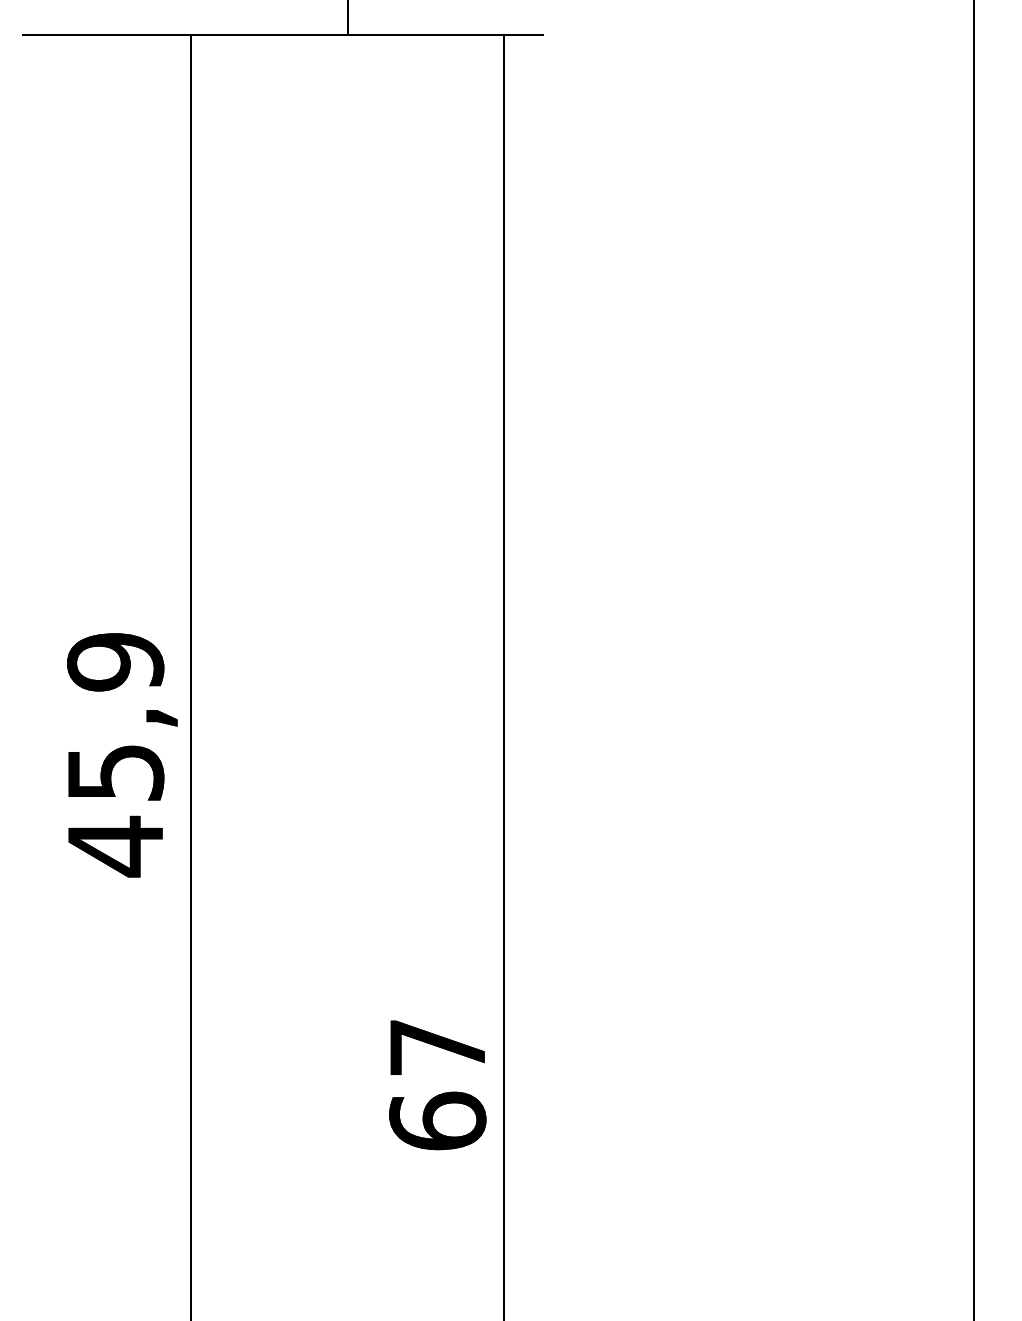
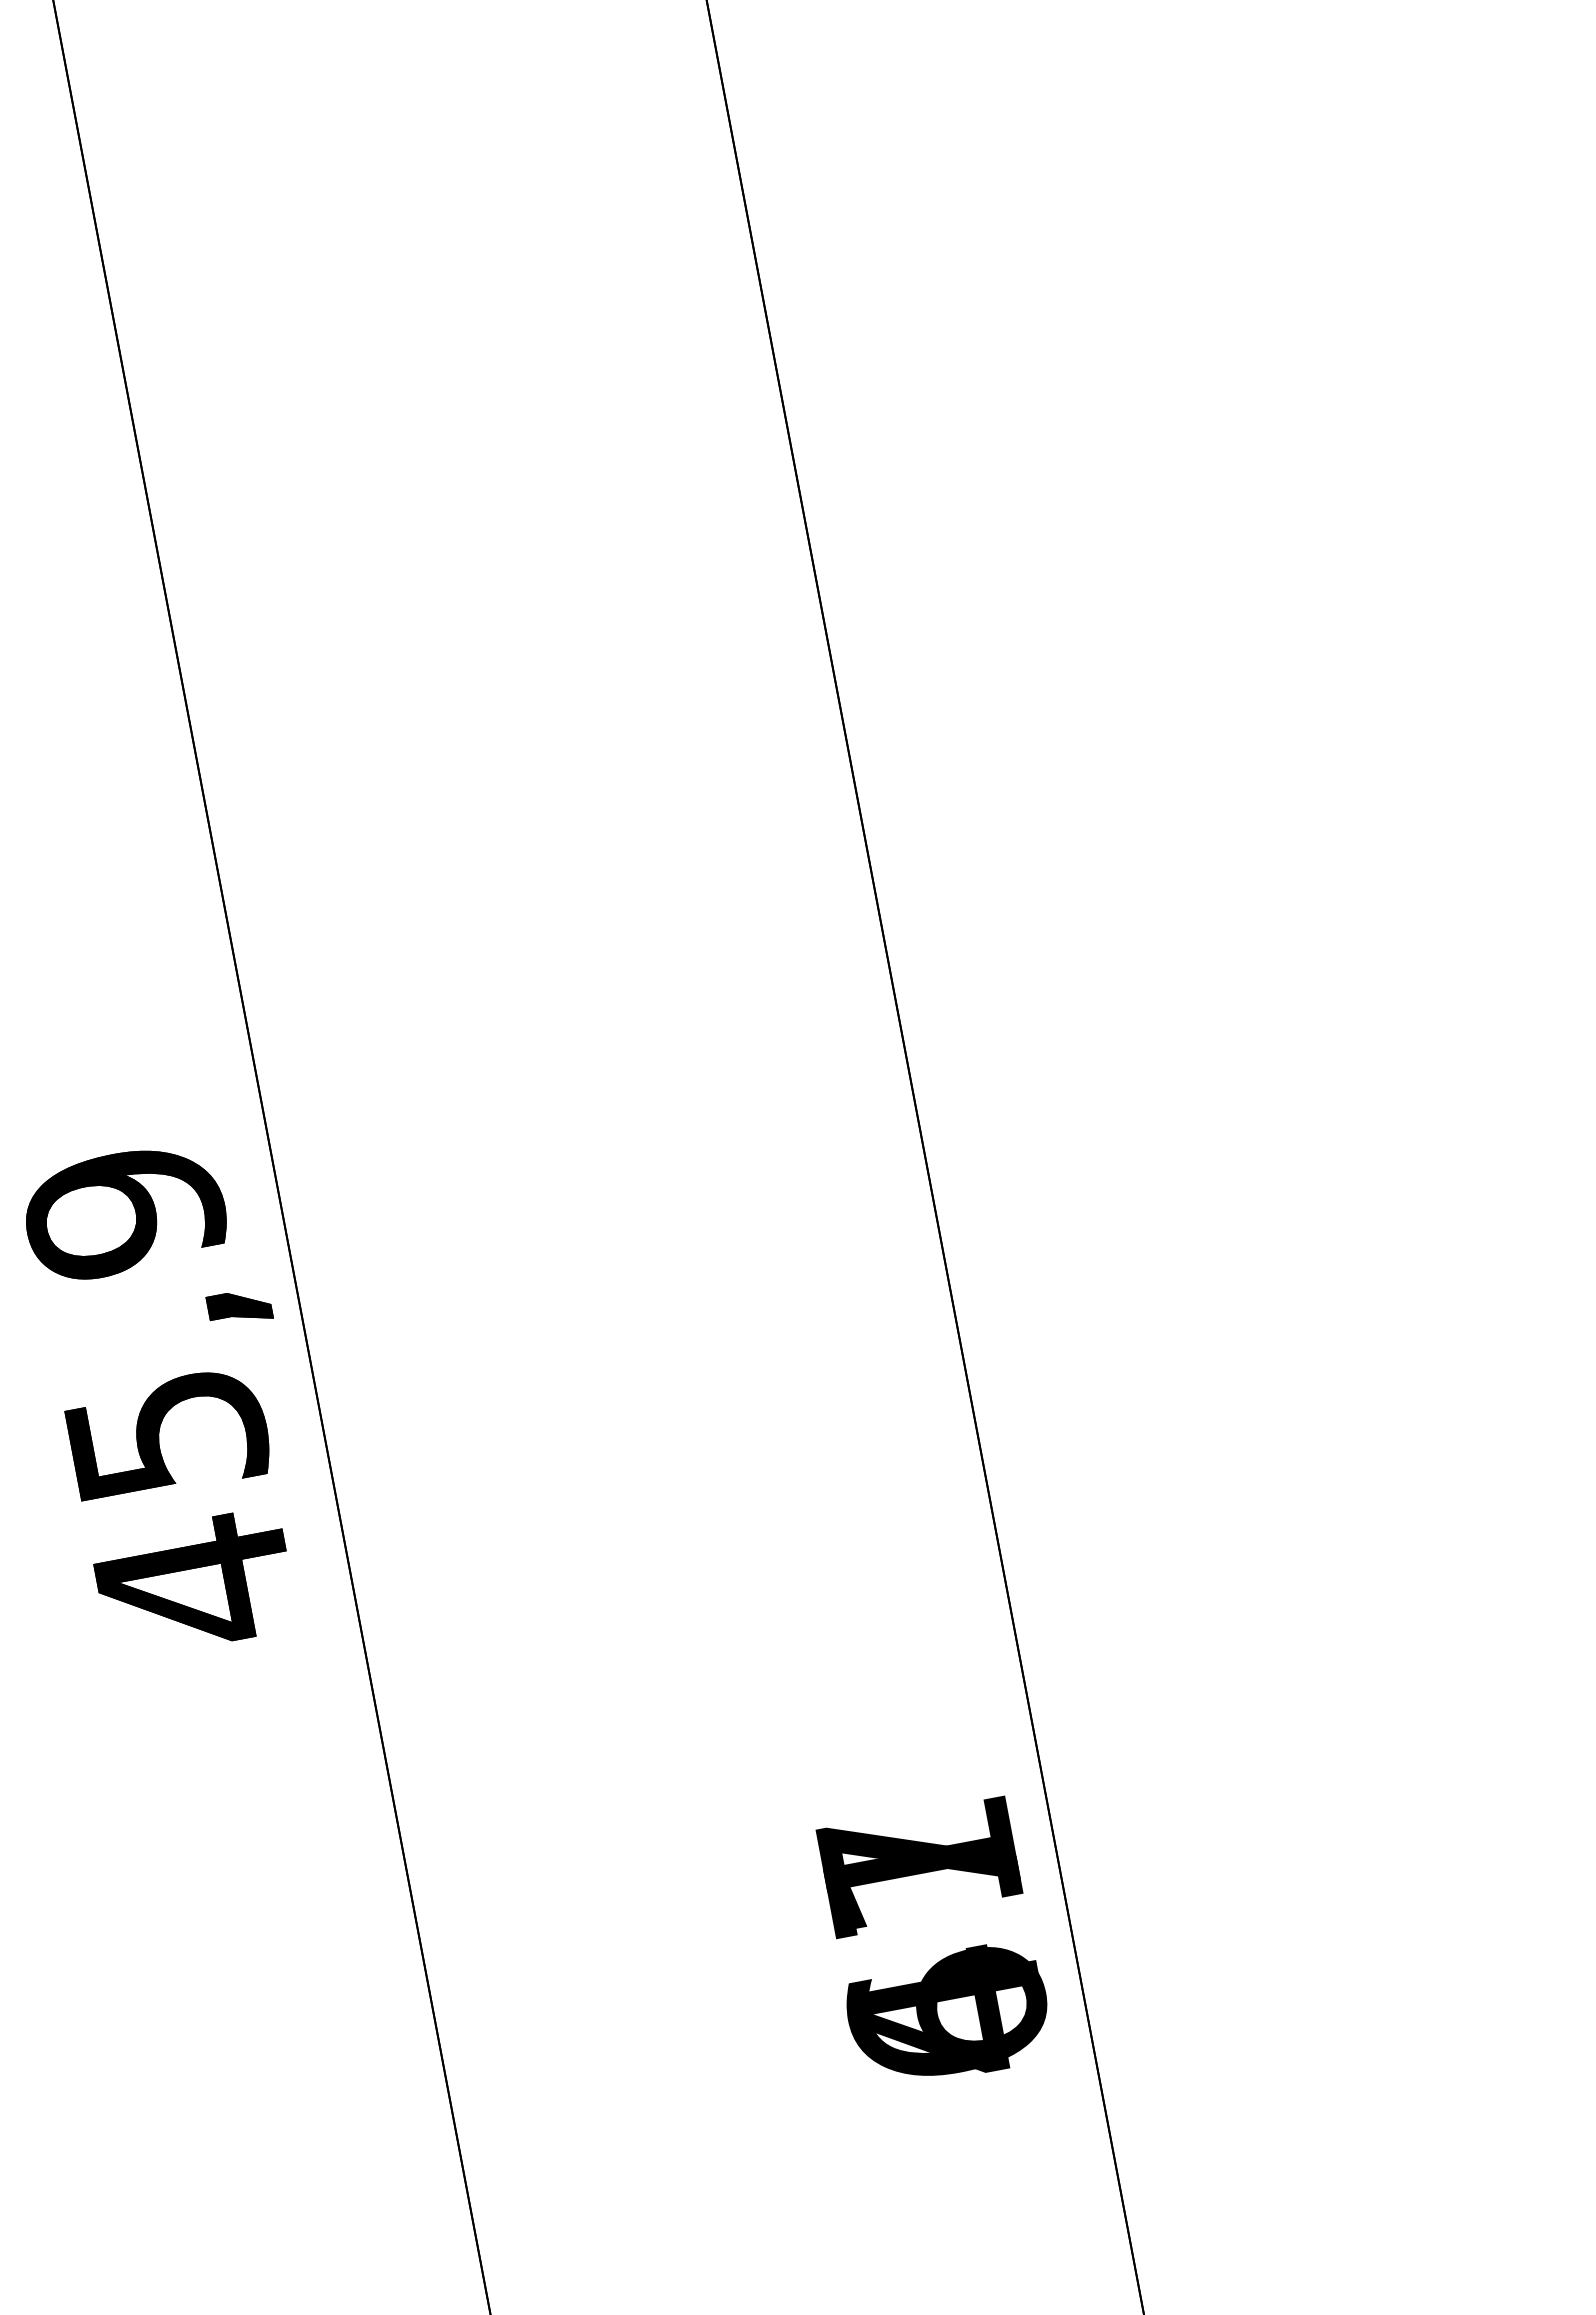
text: (437, 1086) -> (934, 1944), 67 -> 41

